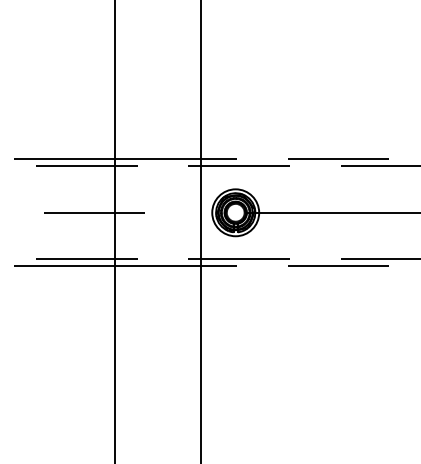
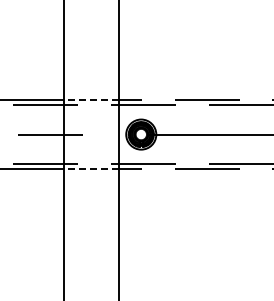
line: (156, 159) -> (90, 100), solid -> dashed
line: (156, 265) -> (90, 168), solid -> dashed

